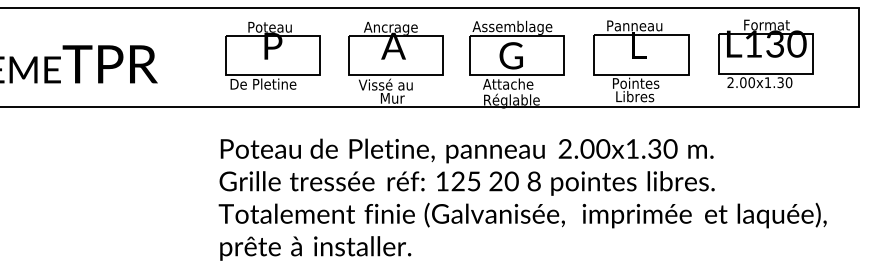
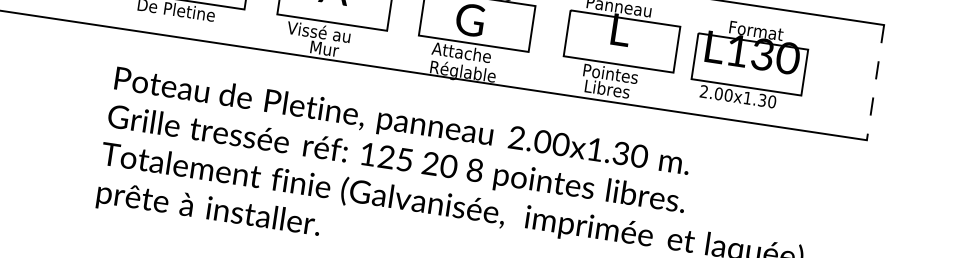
part: (765, 53) -> (749, 63), moved
line: (859, 58) -> (875, 83), solid -> dashed

